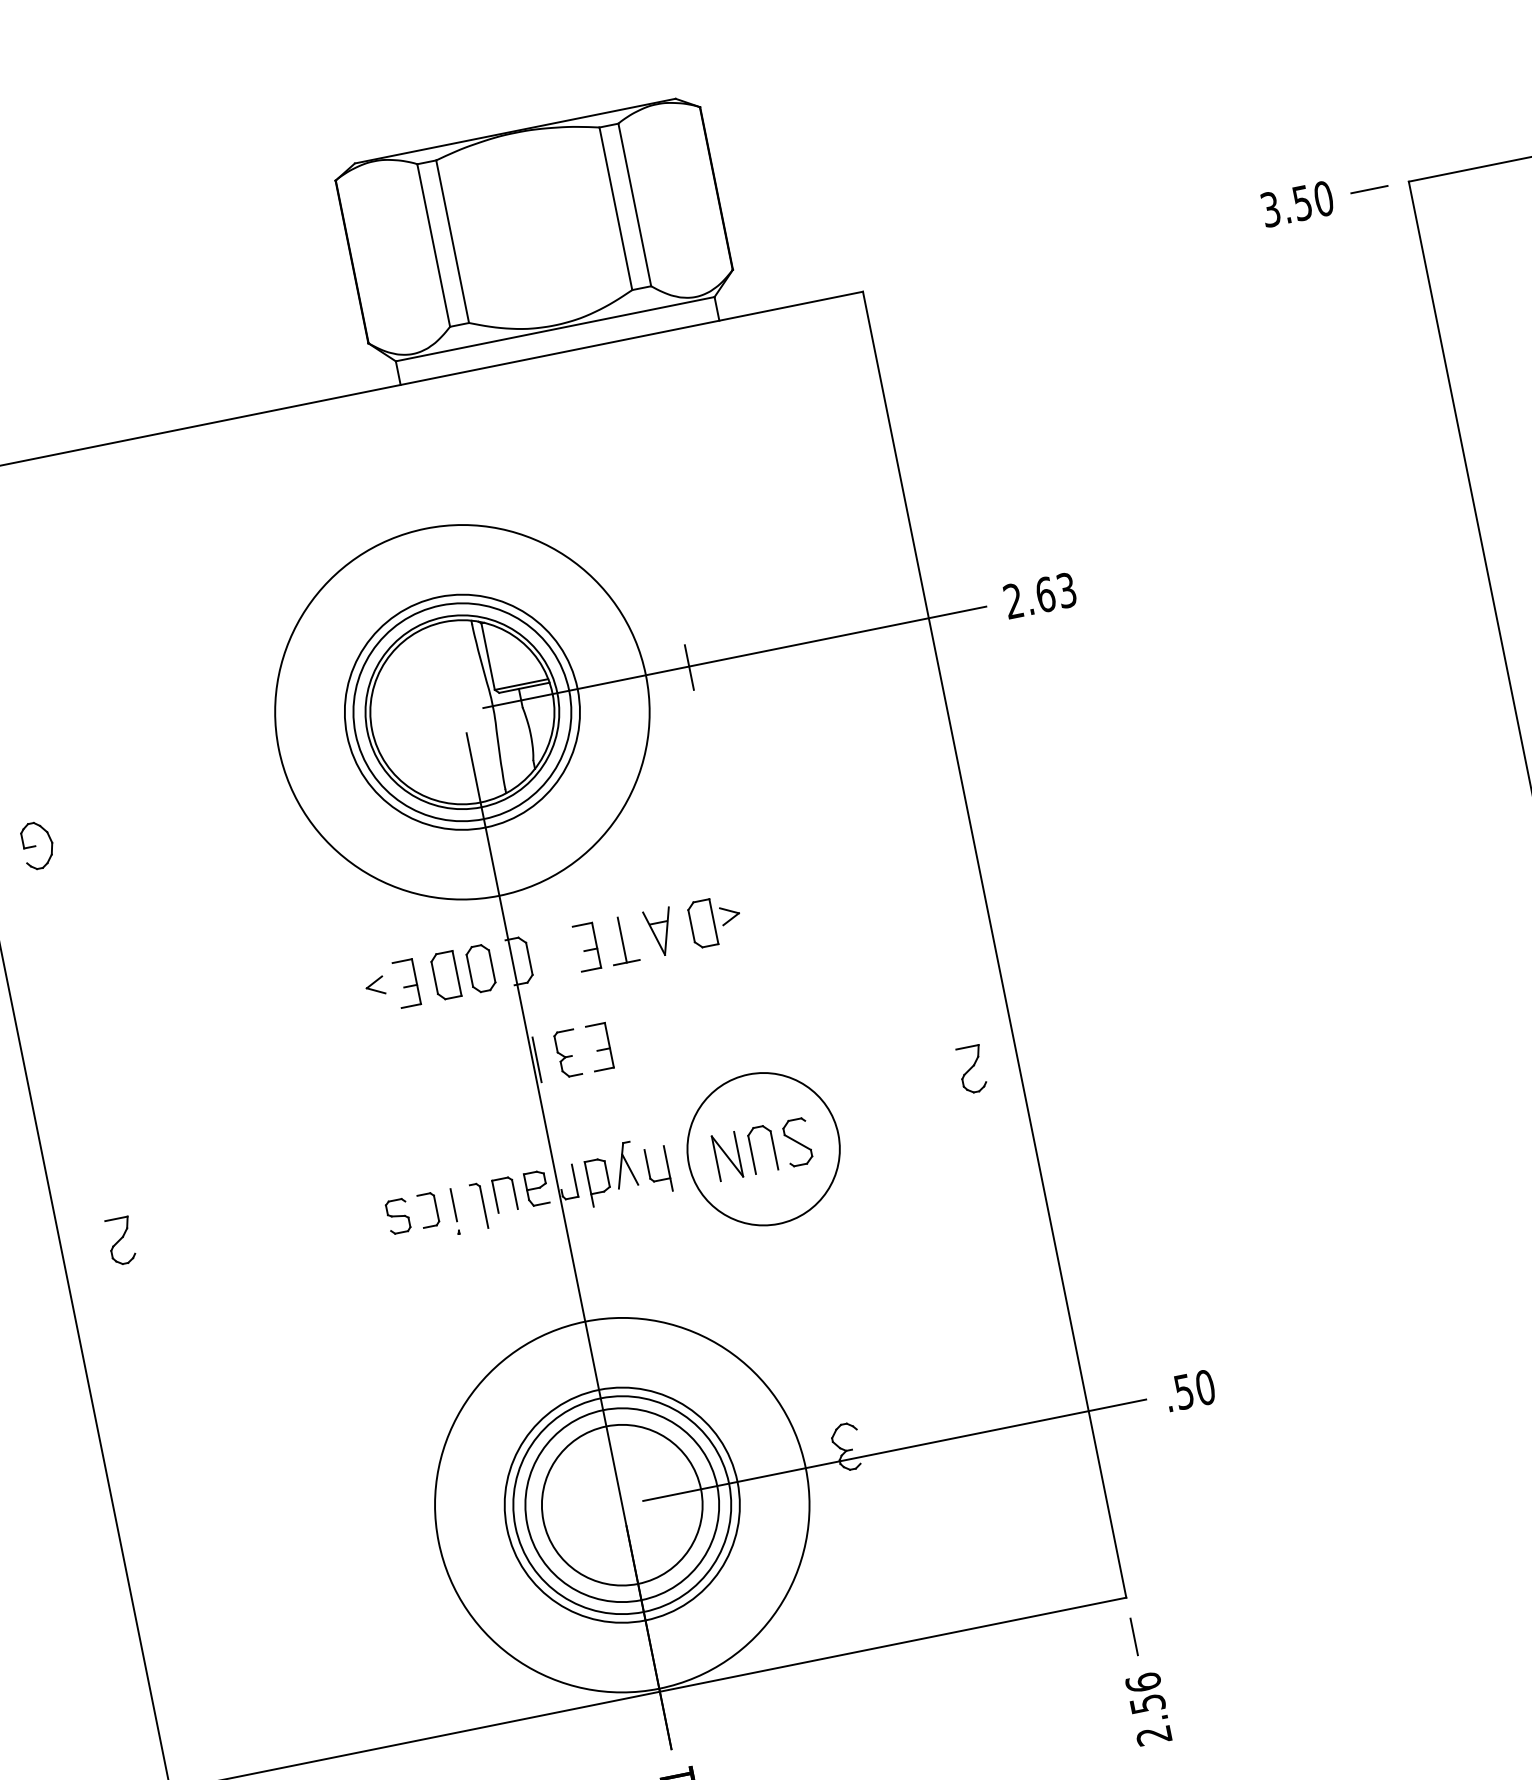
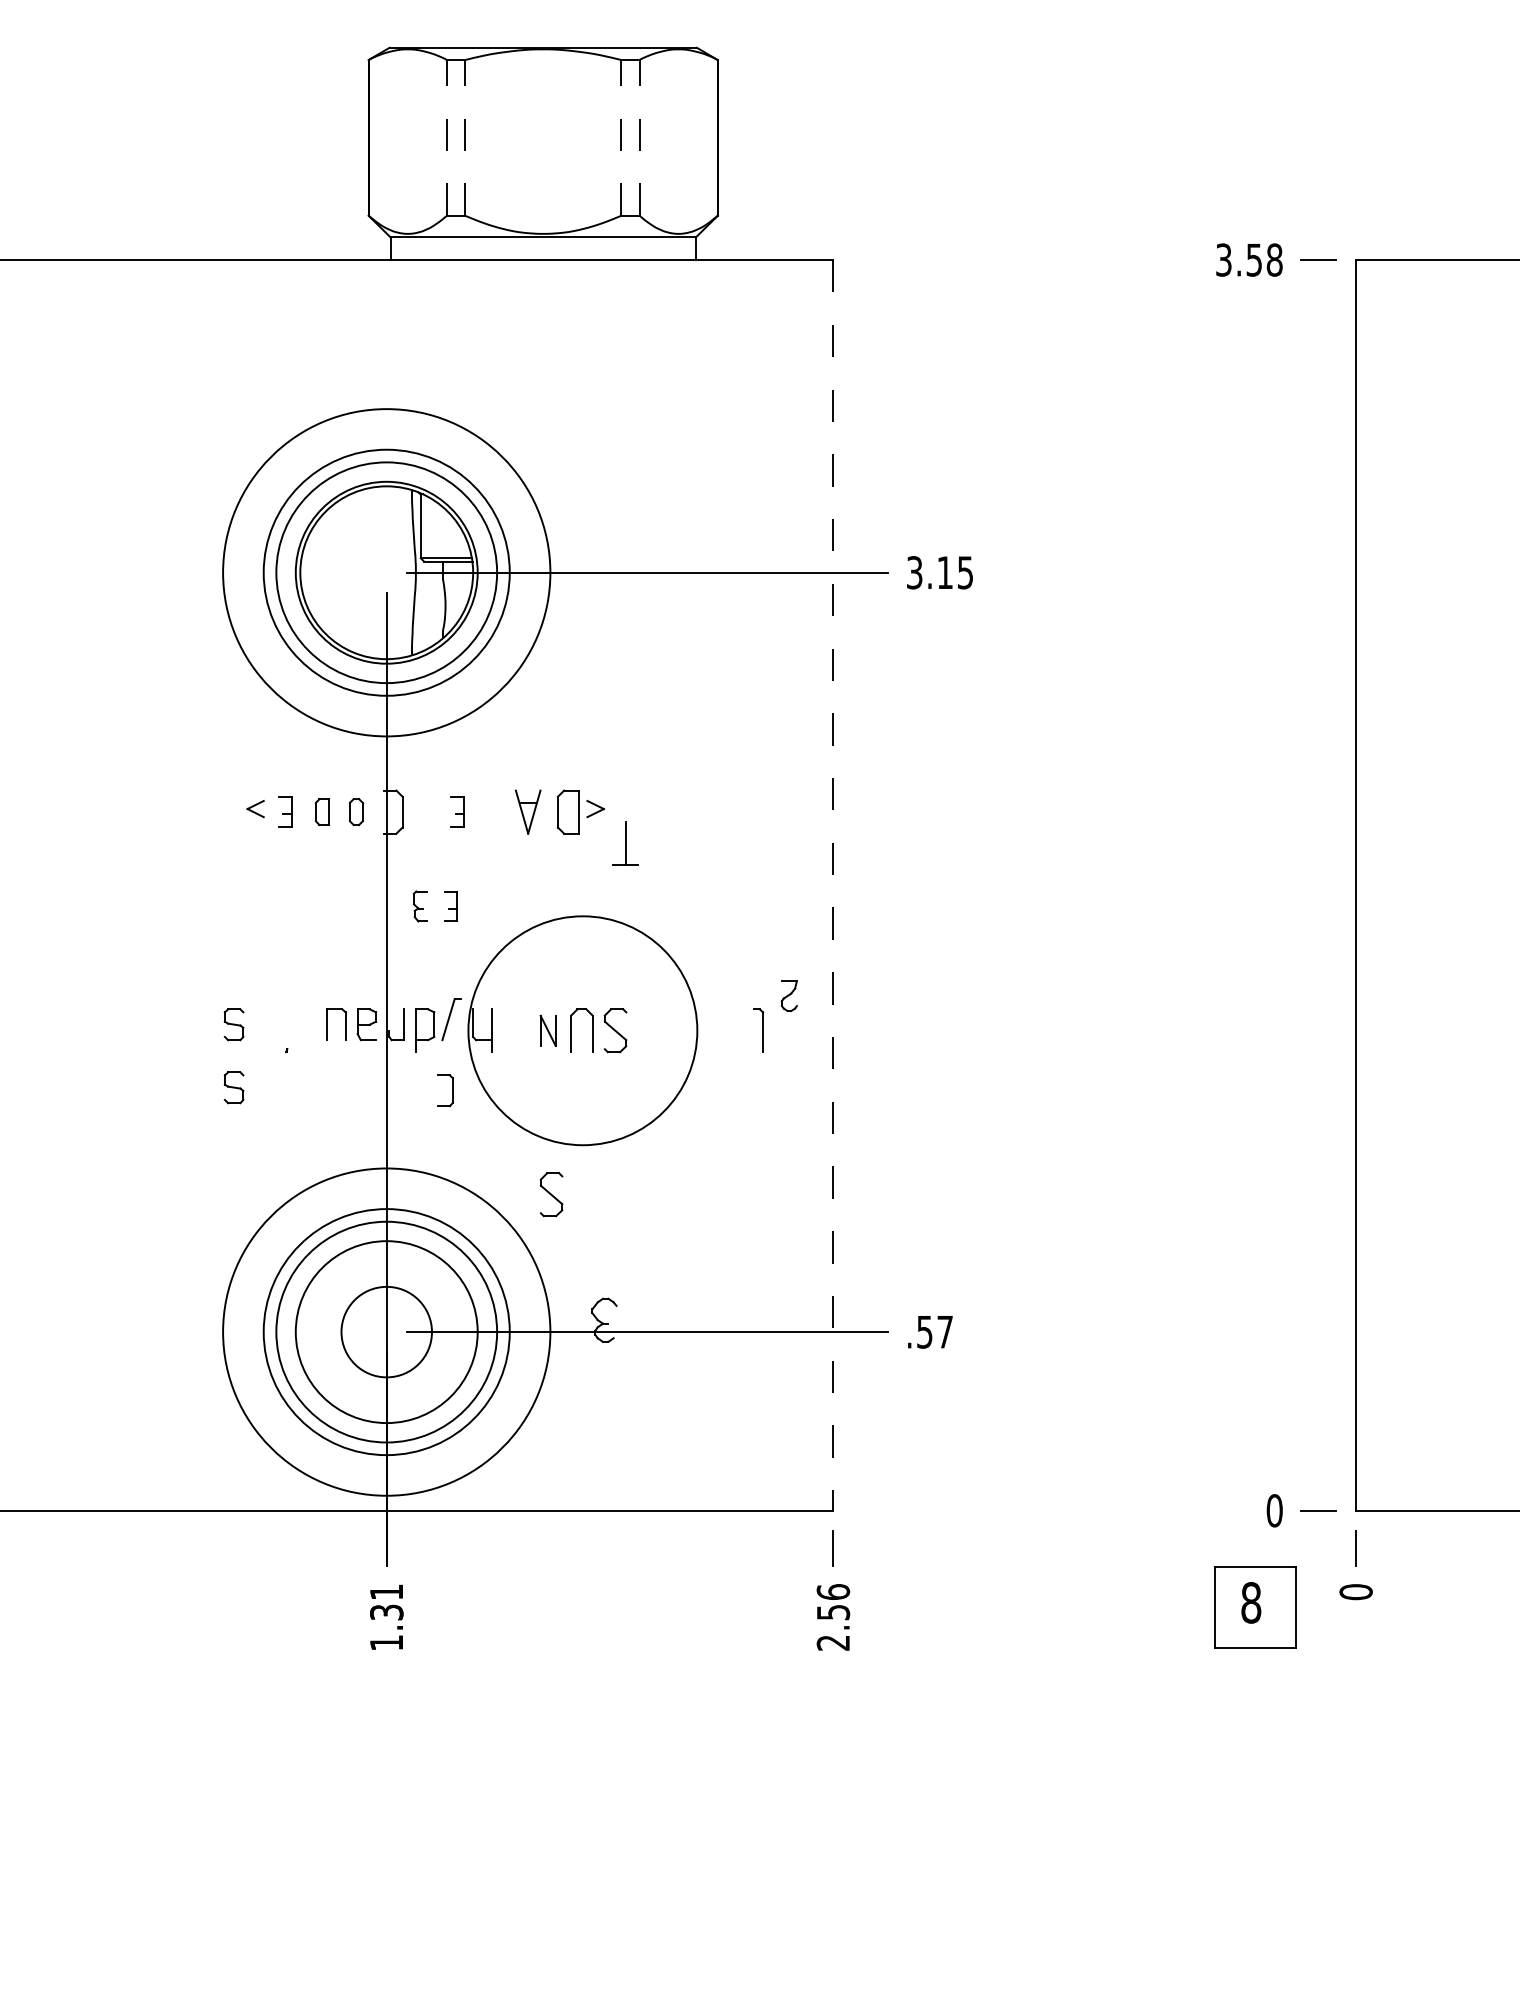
text: (1323, 198) -> (1274, 259), 3.50 -> 3.58
line: (634, 204) -> (639, 137), solid -> dashed
line: (615, 208) -> (621, 137), solid -> dashed
line: (453, 241) -> (465, 137), solid -> dashed
line: (433, 245) -> (446, 137), solid -> dashed
text: (1040, 595) -> (940, 572), 2.63 -> 3.15
line: (688, 667) -> (603, 573), removed
circle: (462, 712) -> (386, 572), size x0.7
circle: (462, 712) -> (386, 572), size x1.6
part: (622, 940) -> (625, 843), moved
line: (994, 944) -> (833, 885), solid -> dashed
part: (586, 947) -> (457, 812), size x0.7
part: (481, 967) -> (356, 811), size x0.6
part: (444, 975) -> (321, 811), size x0.6
part: (407, 983) -> (285, 812), size x0.7
part: (599, 1047) -> (450, 906), size x0.7
part: (567, 1053) -> (420, 906), size x0.7
line: (536, 1059) -> (390, 906), removed
part: (971, 1068) -> (789, 995), size x0.7
circle: (763, 1149) -> (582, 1030), size x1.6
part: (726, 1156) -> (547, 1030), size x0.7
line: (629, 1169) -> (455, 1024), removed
line: (453, 1204) -> (287, 1024), removed
part: (479, 1206) -> (758, 1030), moved
part: (436, 1208) -> (452, 1090), moved
part: (410, 1282) -> (233, 1087), added
part: (765, 1326) -> (551, 1194), added
text: (1205, 1386) -> (945, 1331), .50 -> .57
circle: (621, 1504) -> (386, 1331), size x0.6
circle: (621, 1504) -> (386, 1331), size x0.7
circle: (621, 1504) -> (386, 1331), size x1.6

